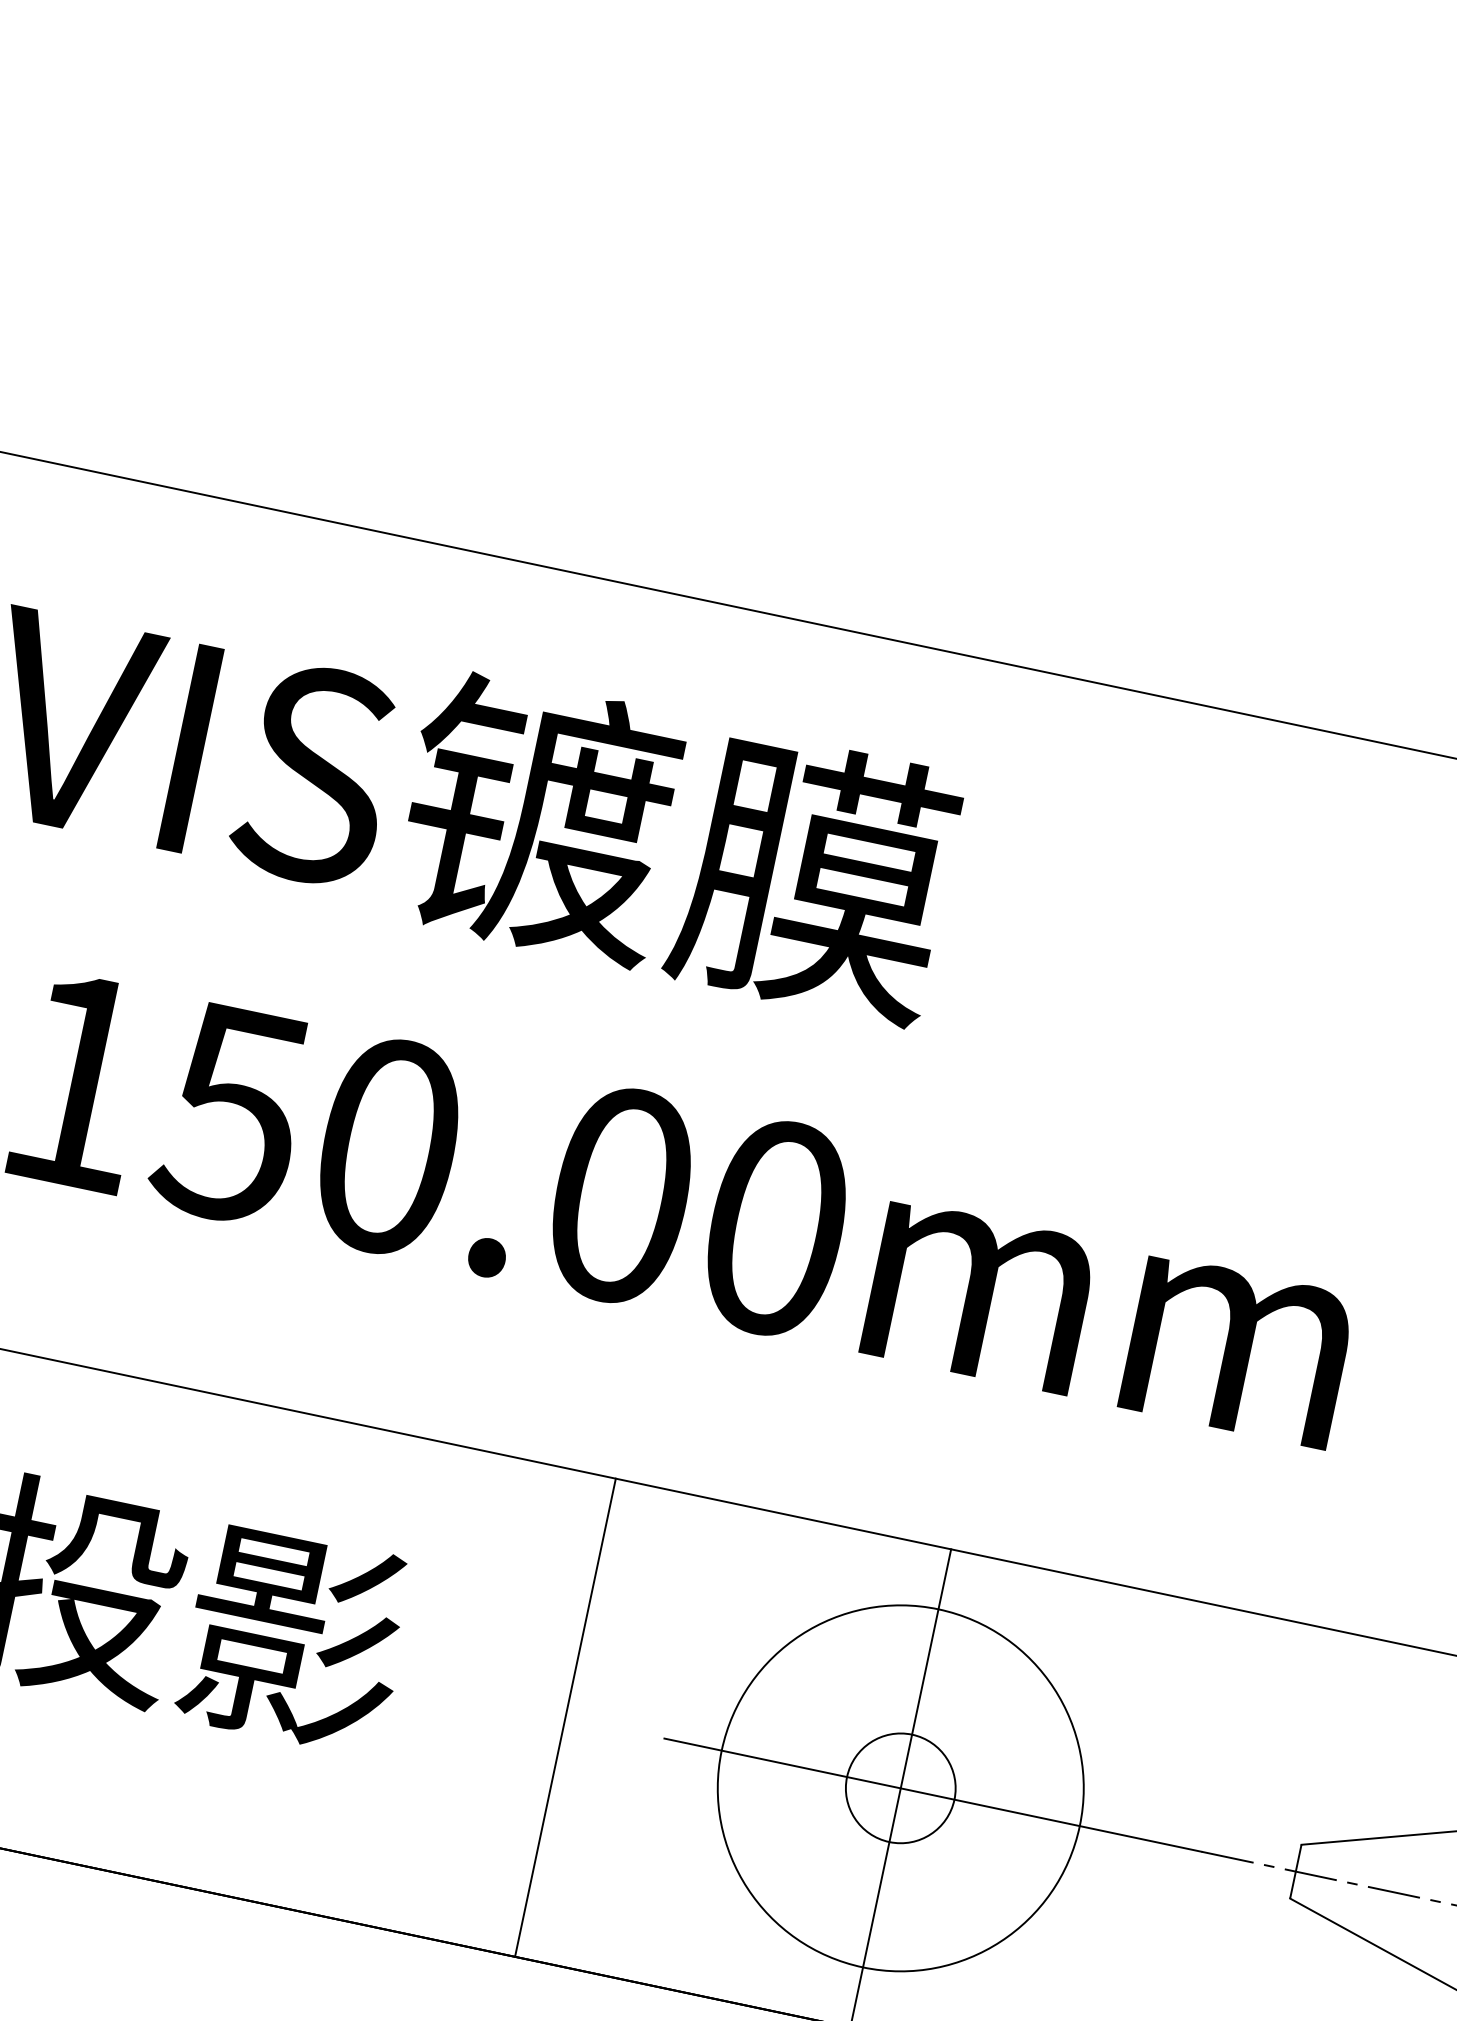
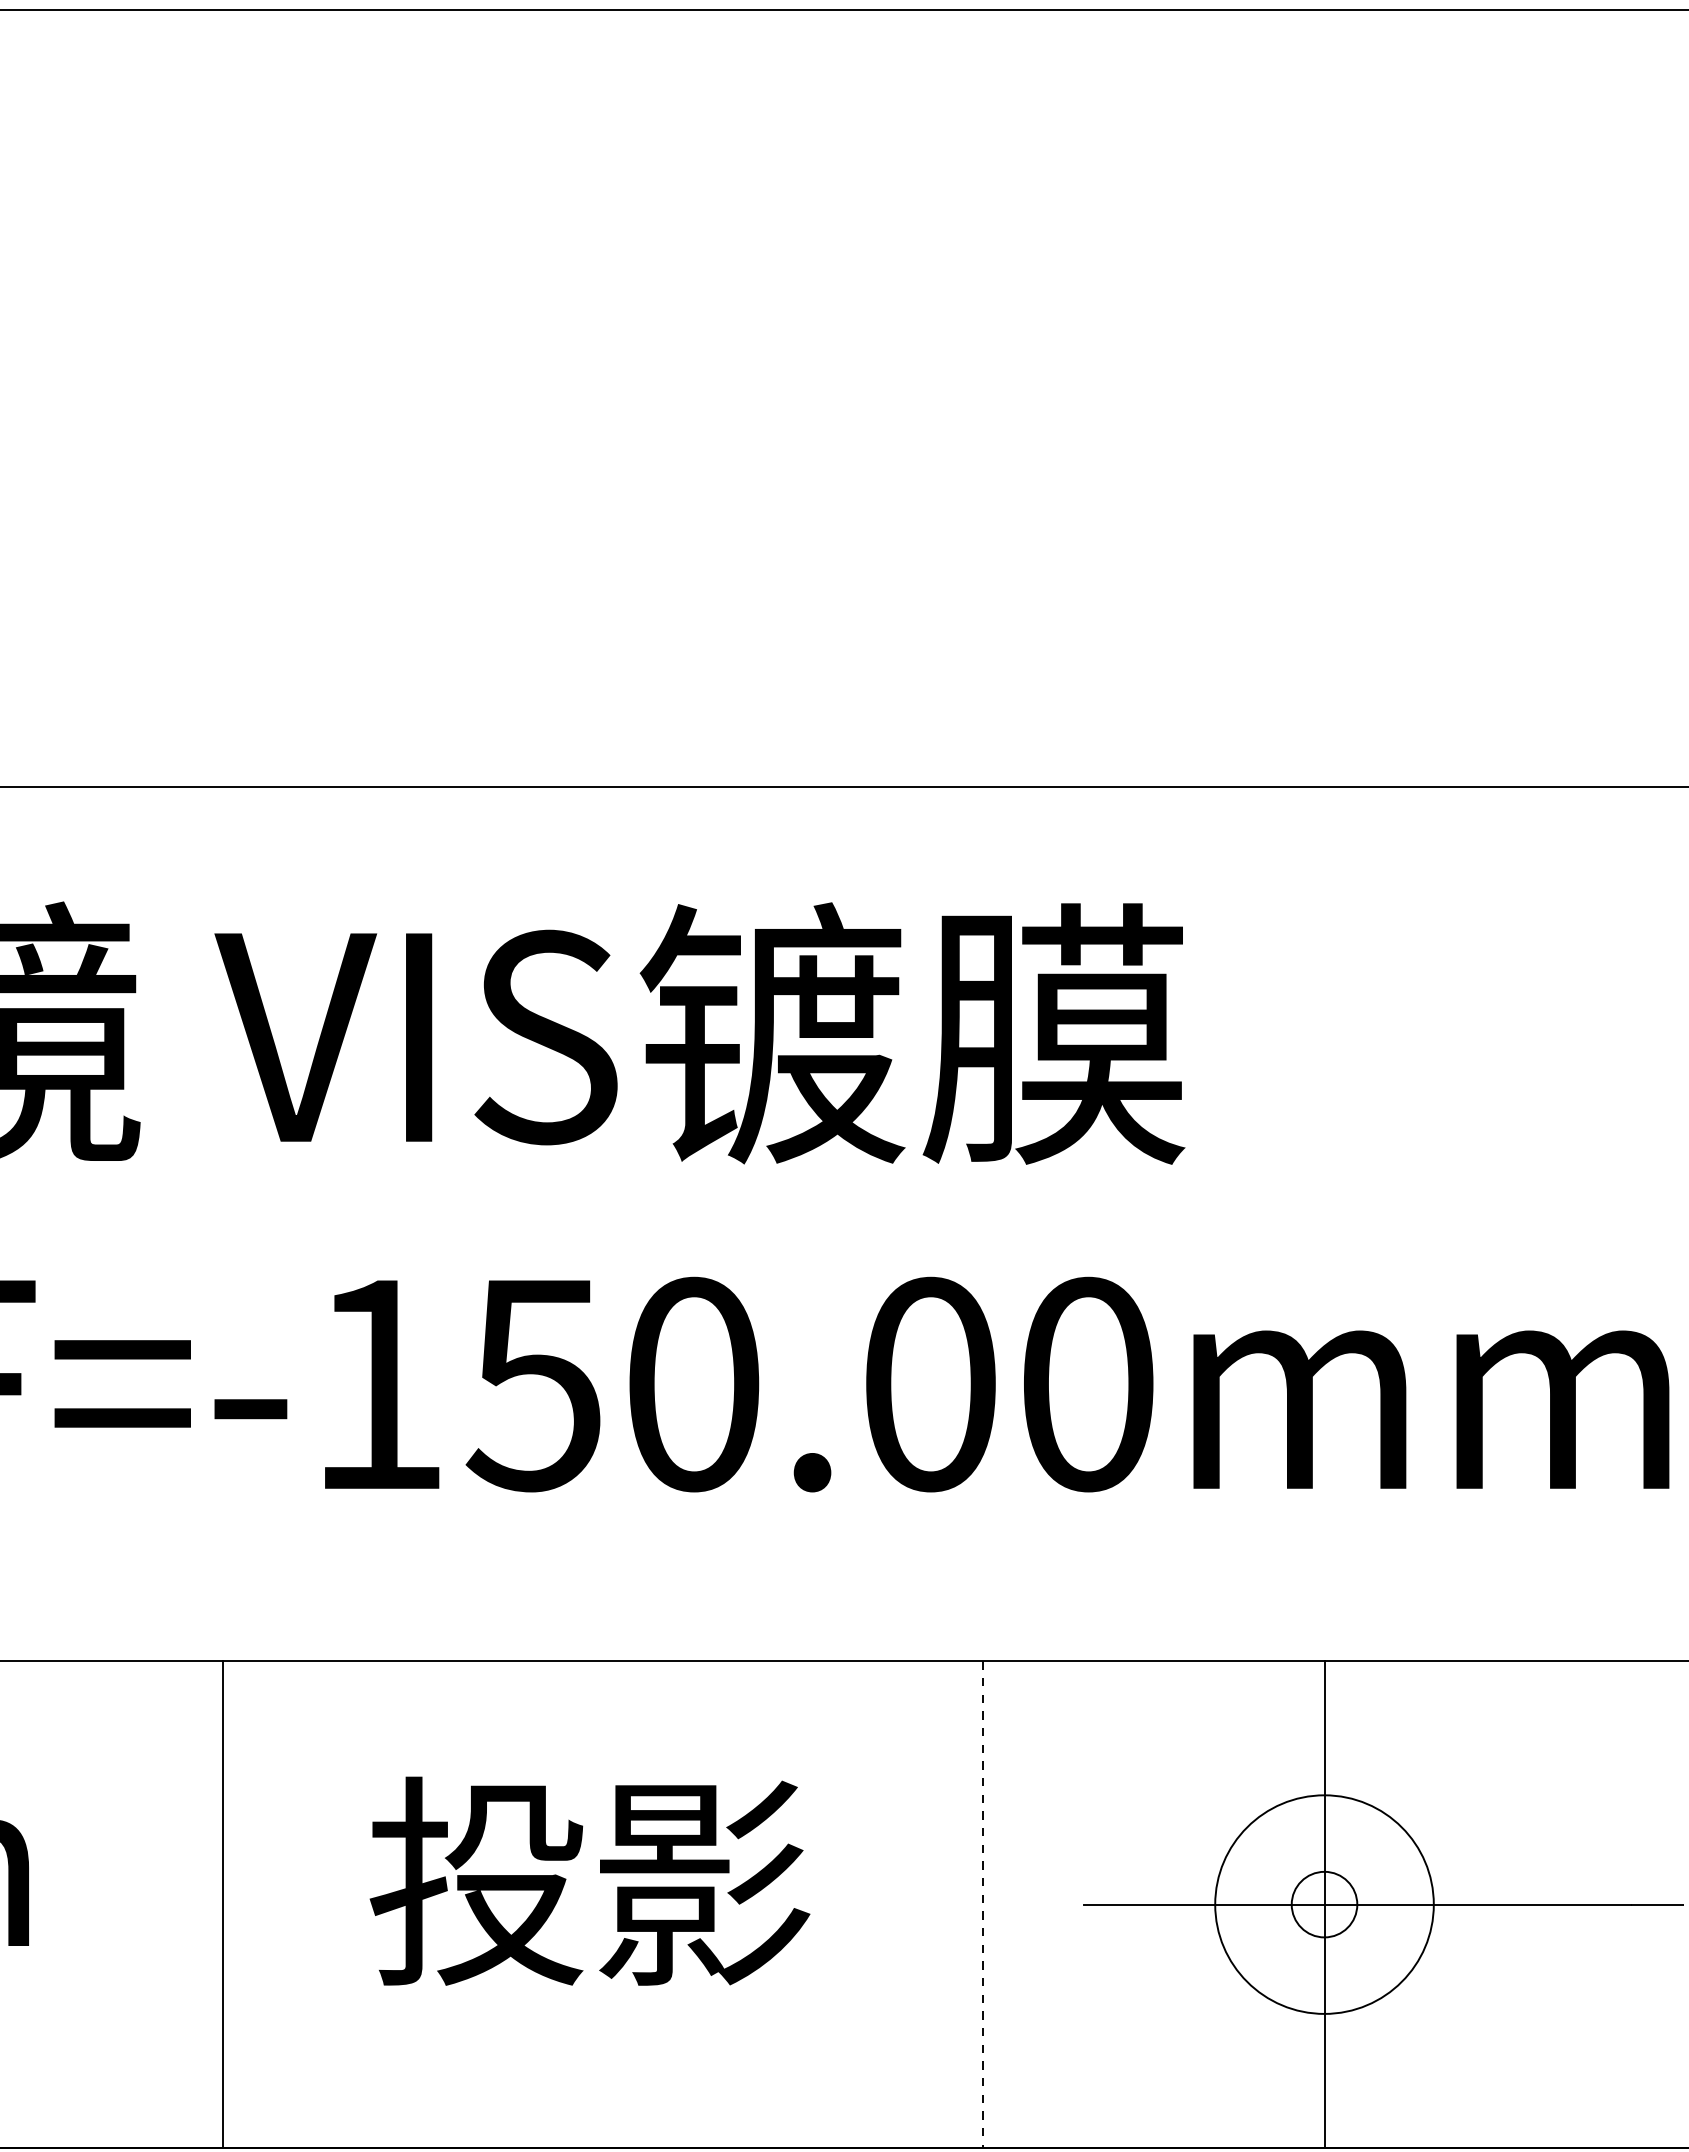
line: (565, 1718) -> (983, 1905), solid -> dashed
circle: (900, 1788) -> (1324, 1904), size x0.6
circle: (900, 1788) -> (1324, 1904), size x0.6

